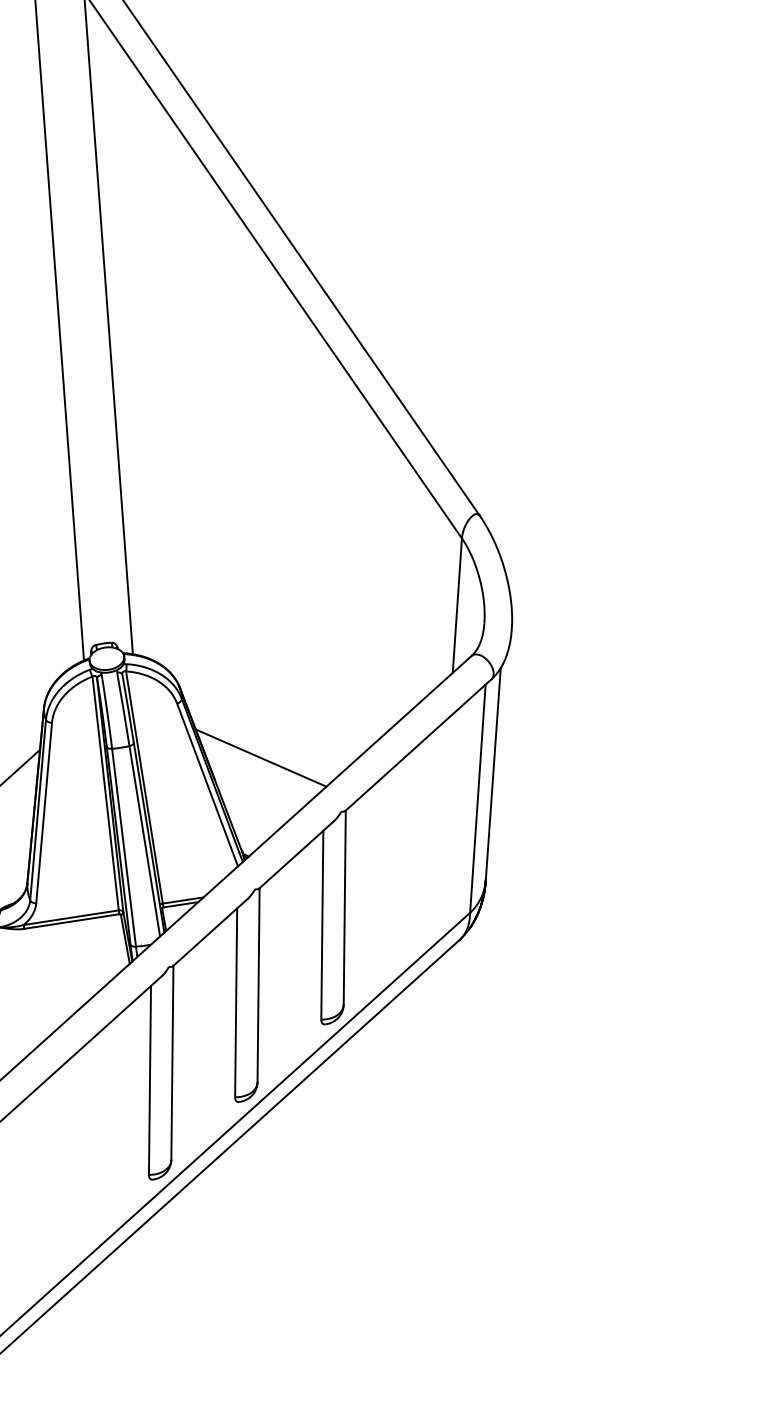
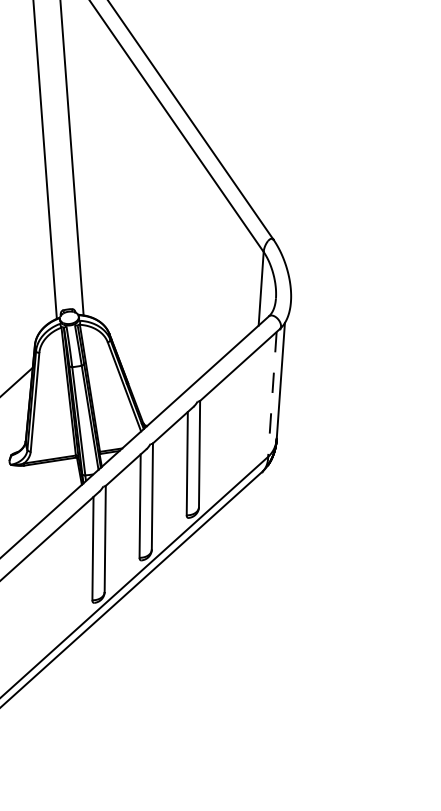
line: (260, 756) -> (153, 371), removed
line: (478, 798) -> (272, 394), solid -> dashed

